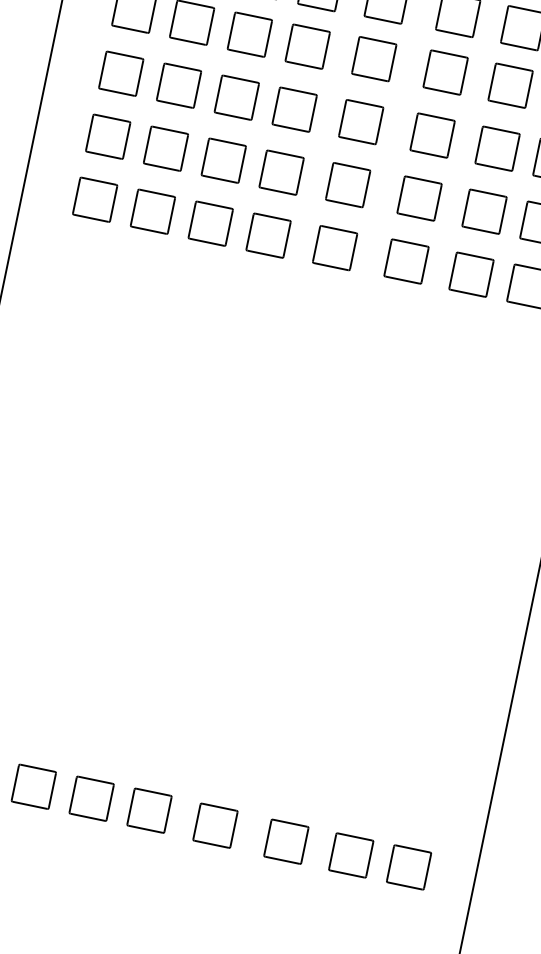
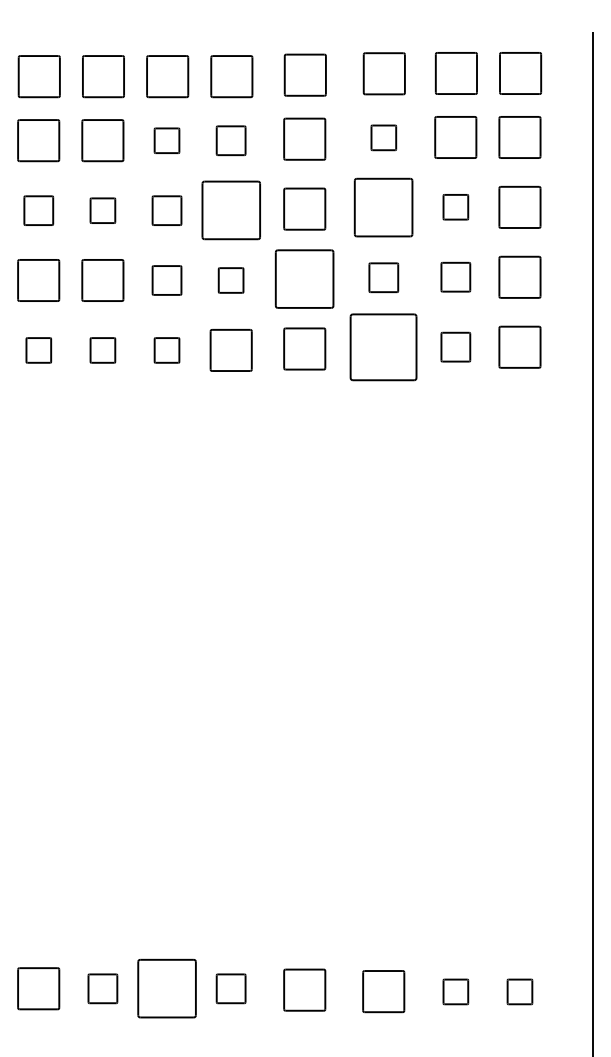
part: (249, 34) -> (166, 140), size x0.6
part: (307, 46) -> (230, 140), size x0.7
part: (445, 72) -> (383, 137), size x0.6
part: (121, 73) -> (38, 210), size x0.7
part: (178, 85) -> (102, 210), size x0.6
part: (236, 97) -> (166, 210), size x0.7
part: (294, 109) -> (230, 210), size x1.4
part: (432, 135) -> (383, 207), size x1.4
part: (497, 147) -> (455, 206), size x0.6
part: (223, 160) -> (166, 280), size x0.7
part: (280, 172) -> (230, 280), size x0.6
part: (348, 184) -> (304, 278), size x1.4
part: (419, 198) -> (383, 277), size x0.7
part: (94, 199) -> (38, 350), size x0.6
part: (484, 210) -> (455, 276), size x0.7
part: (152, 211) -> (102, 350), size x0.6
part: (210, 223) -> (166, 350), size x0.6
part: (406, 261) -> (383, 347), size x1.6
part: (471, 274) -> (455, 346), size x0.7
part: (33, 786) -> (102, 988), size x0.7
part: (91, 798) -> (166, 988), size x1.4
part: (148, 810) -> (230, 988), size x0.7
part: (351, 855) -> (455, 991), size x0.6
part: (408, 867) -> (519, 991), size x0.6

